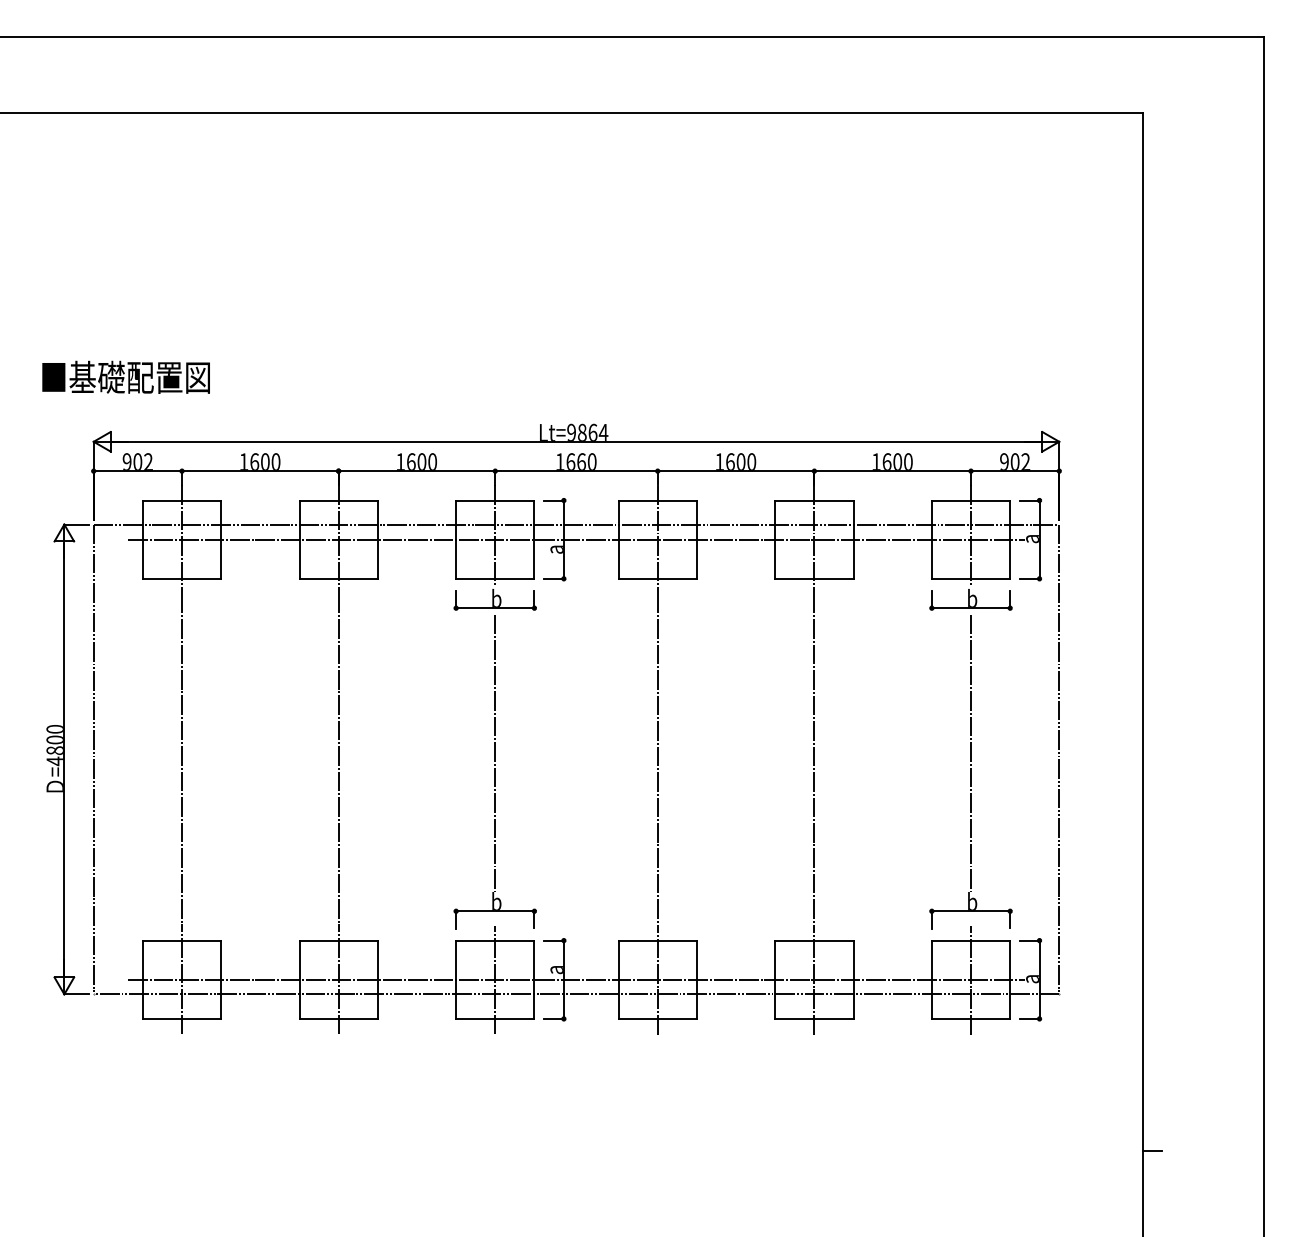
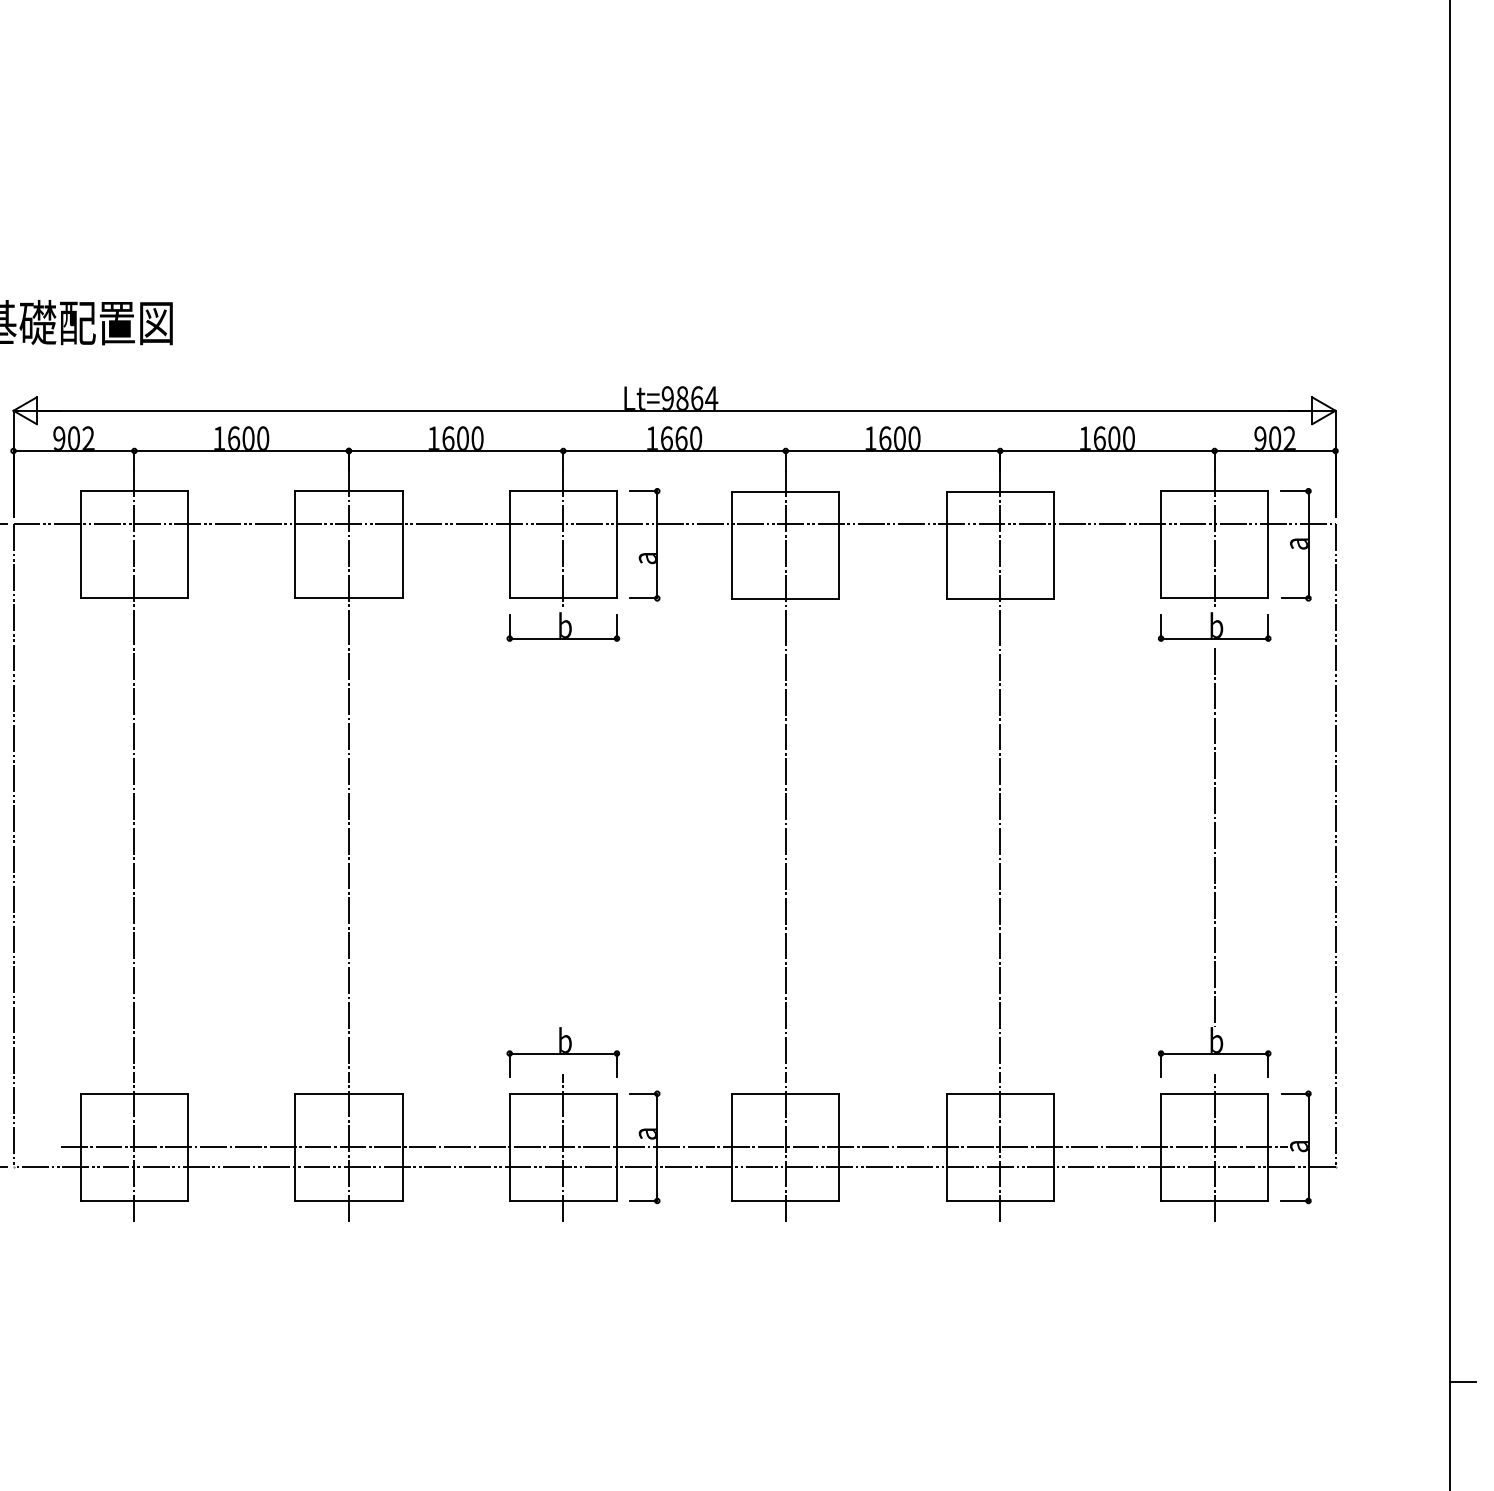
line: (576, 539) -> (674, 544), removed
line: (495, 752) -> (563, 836), removed

